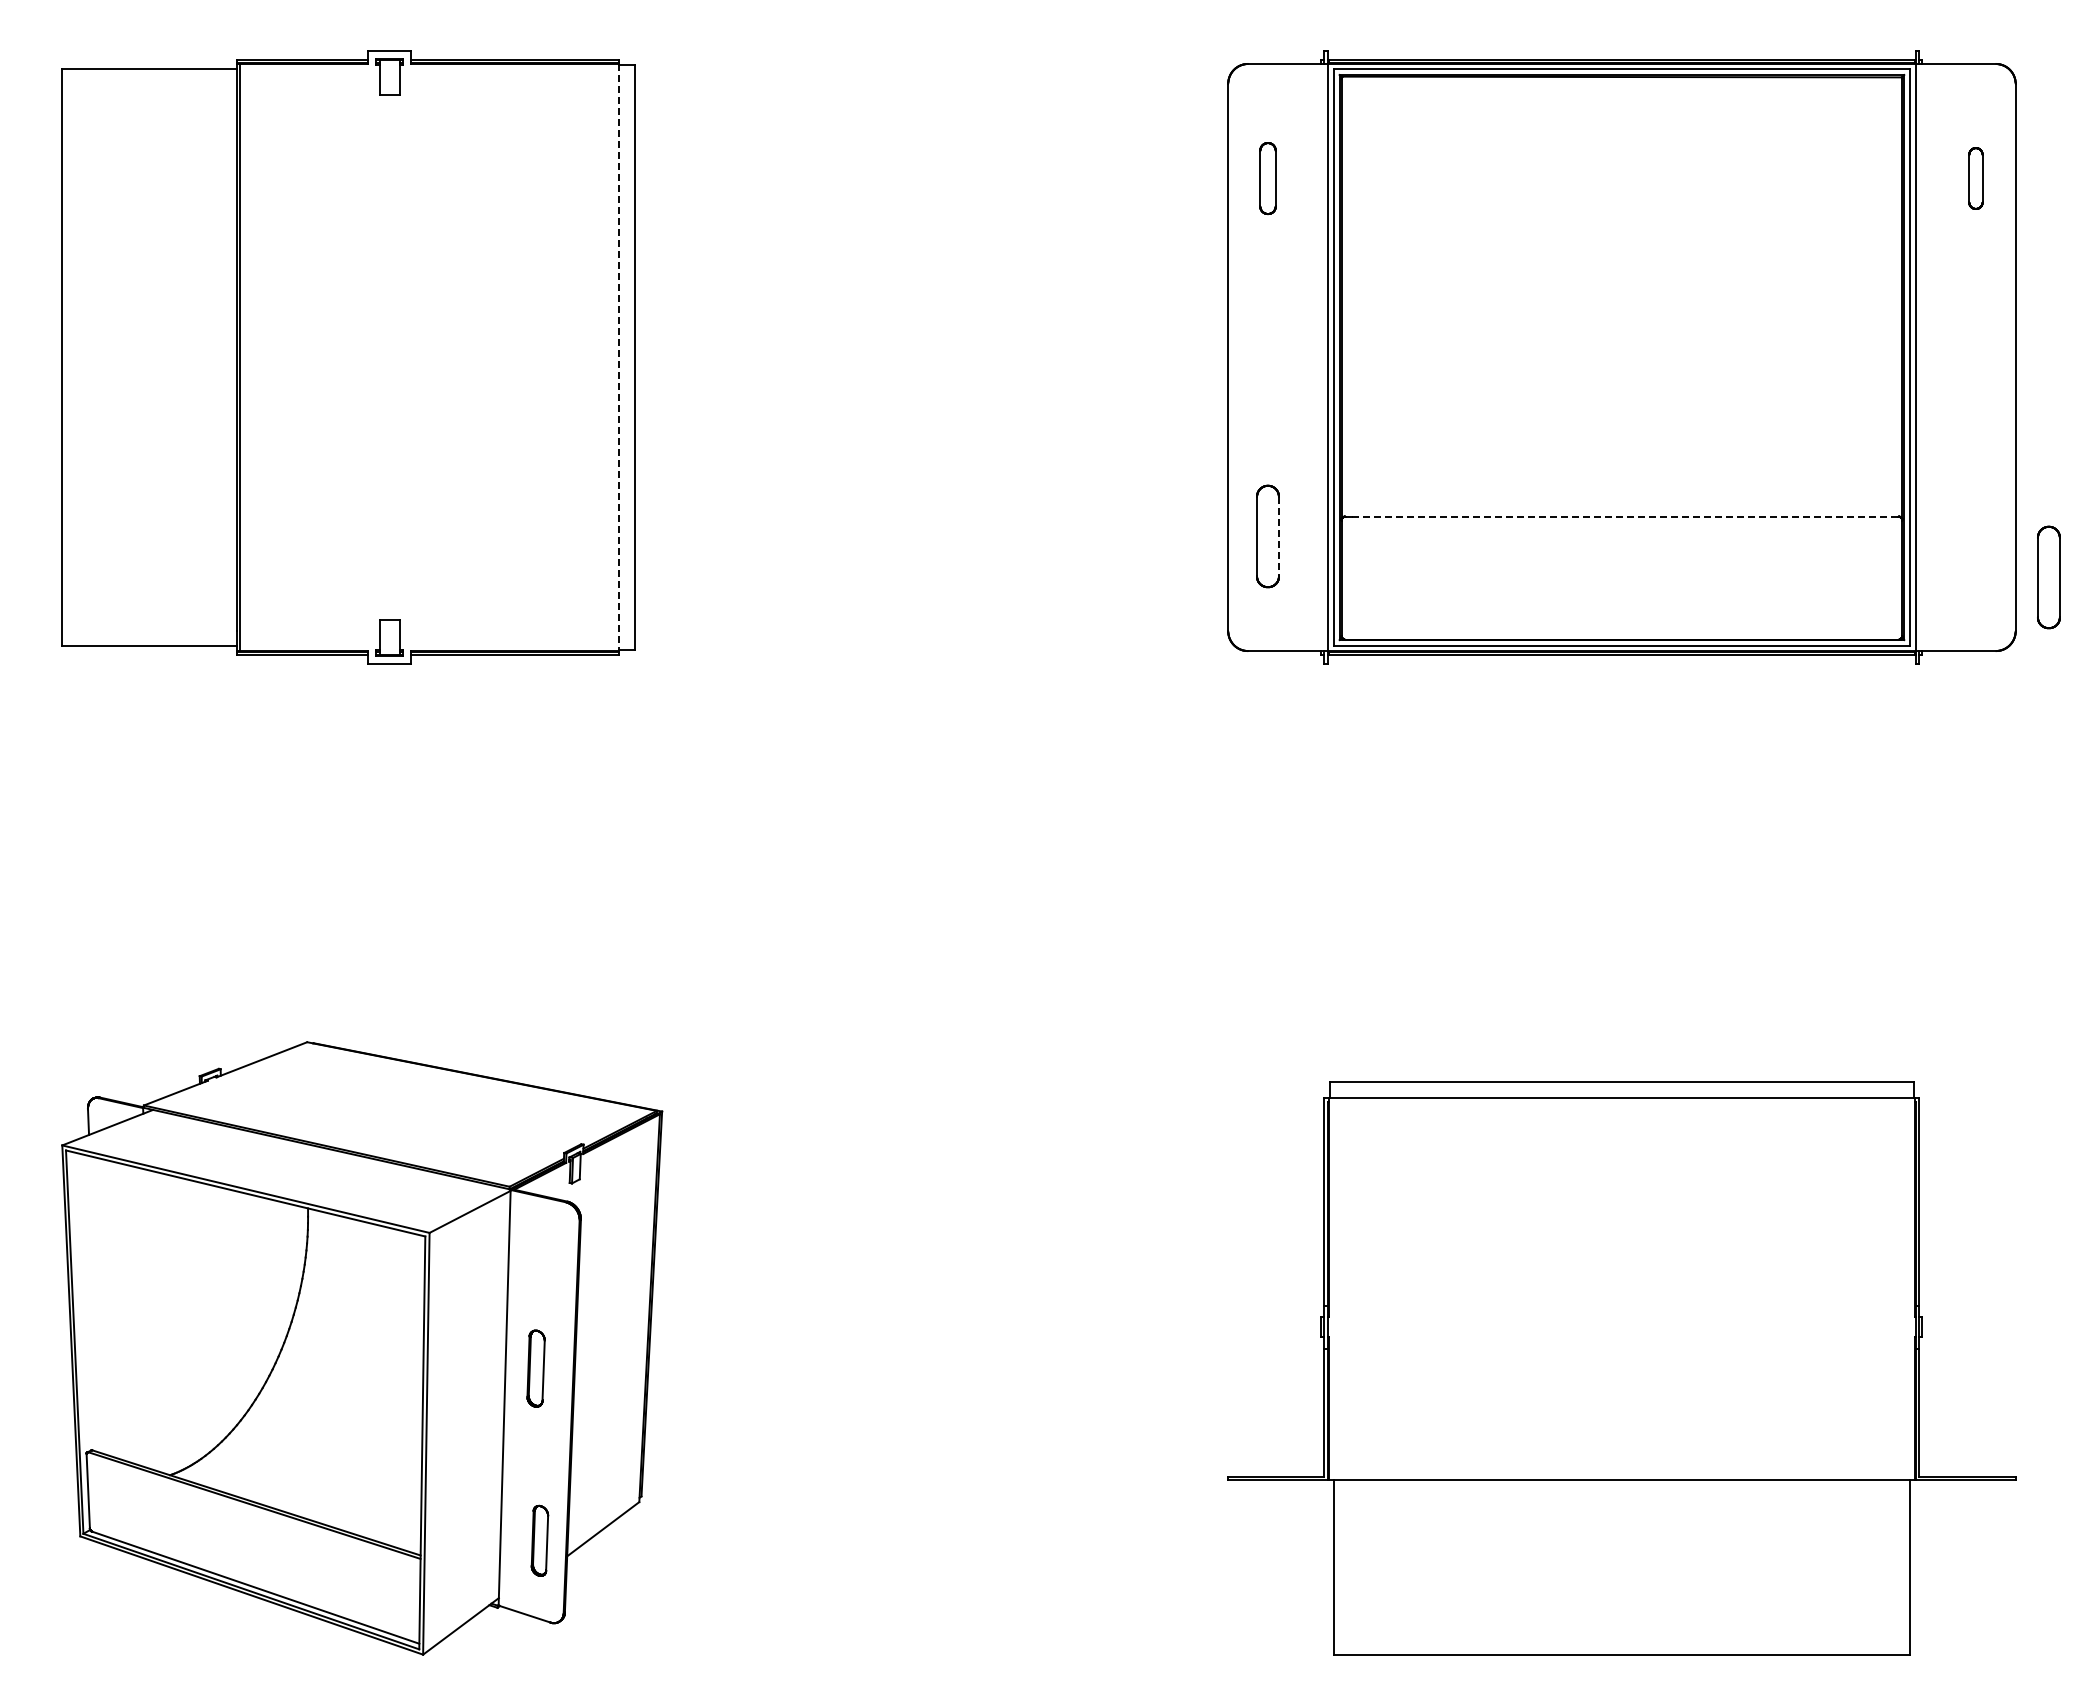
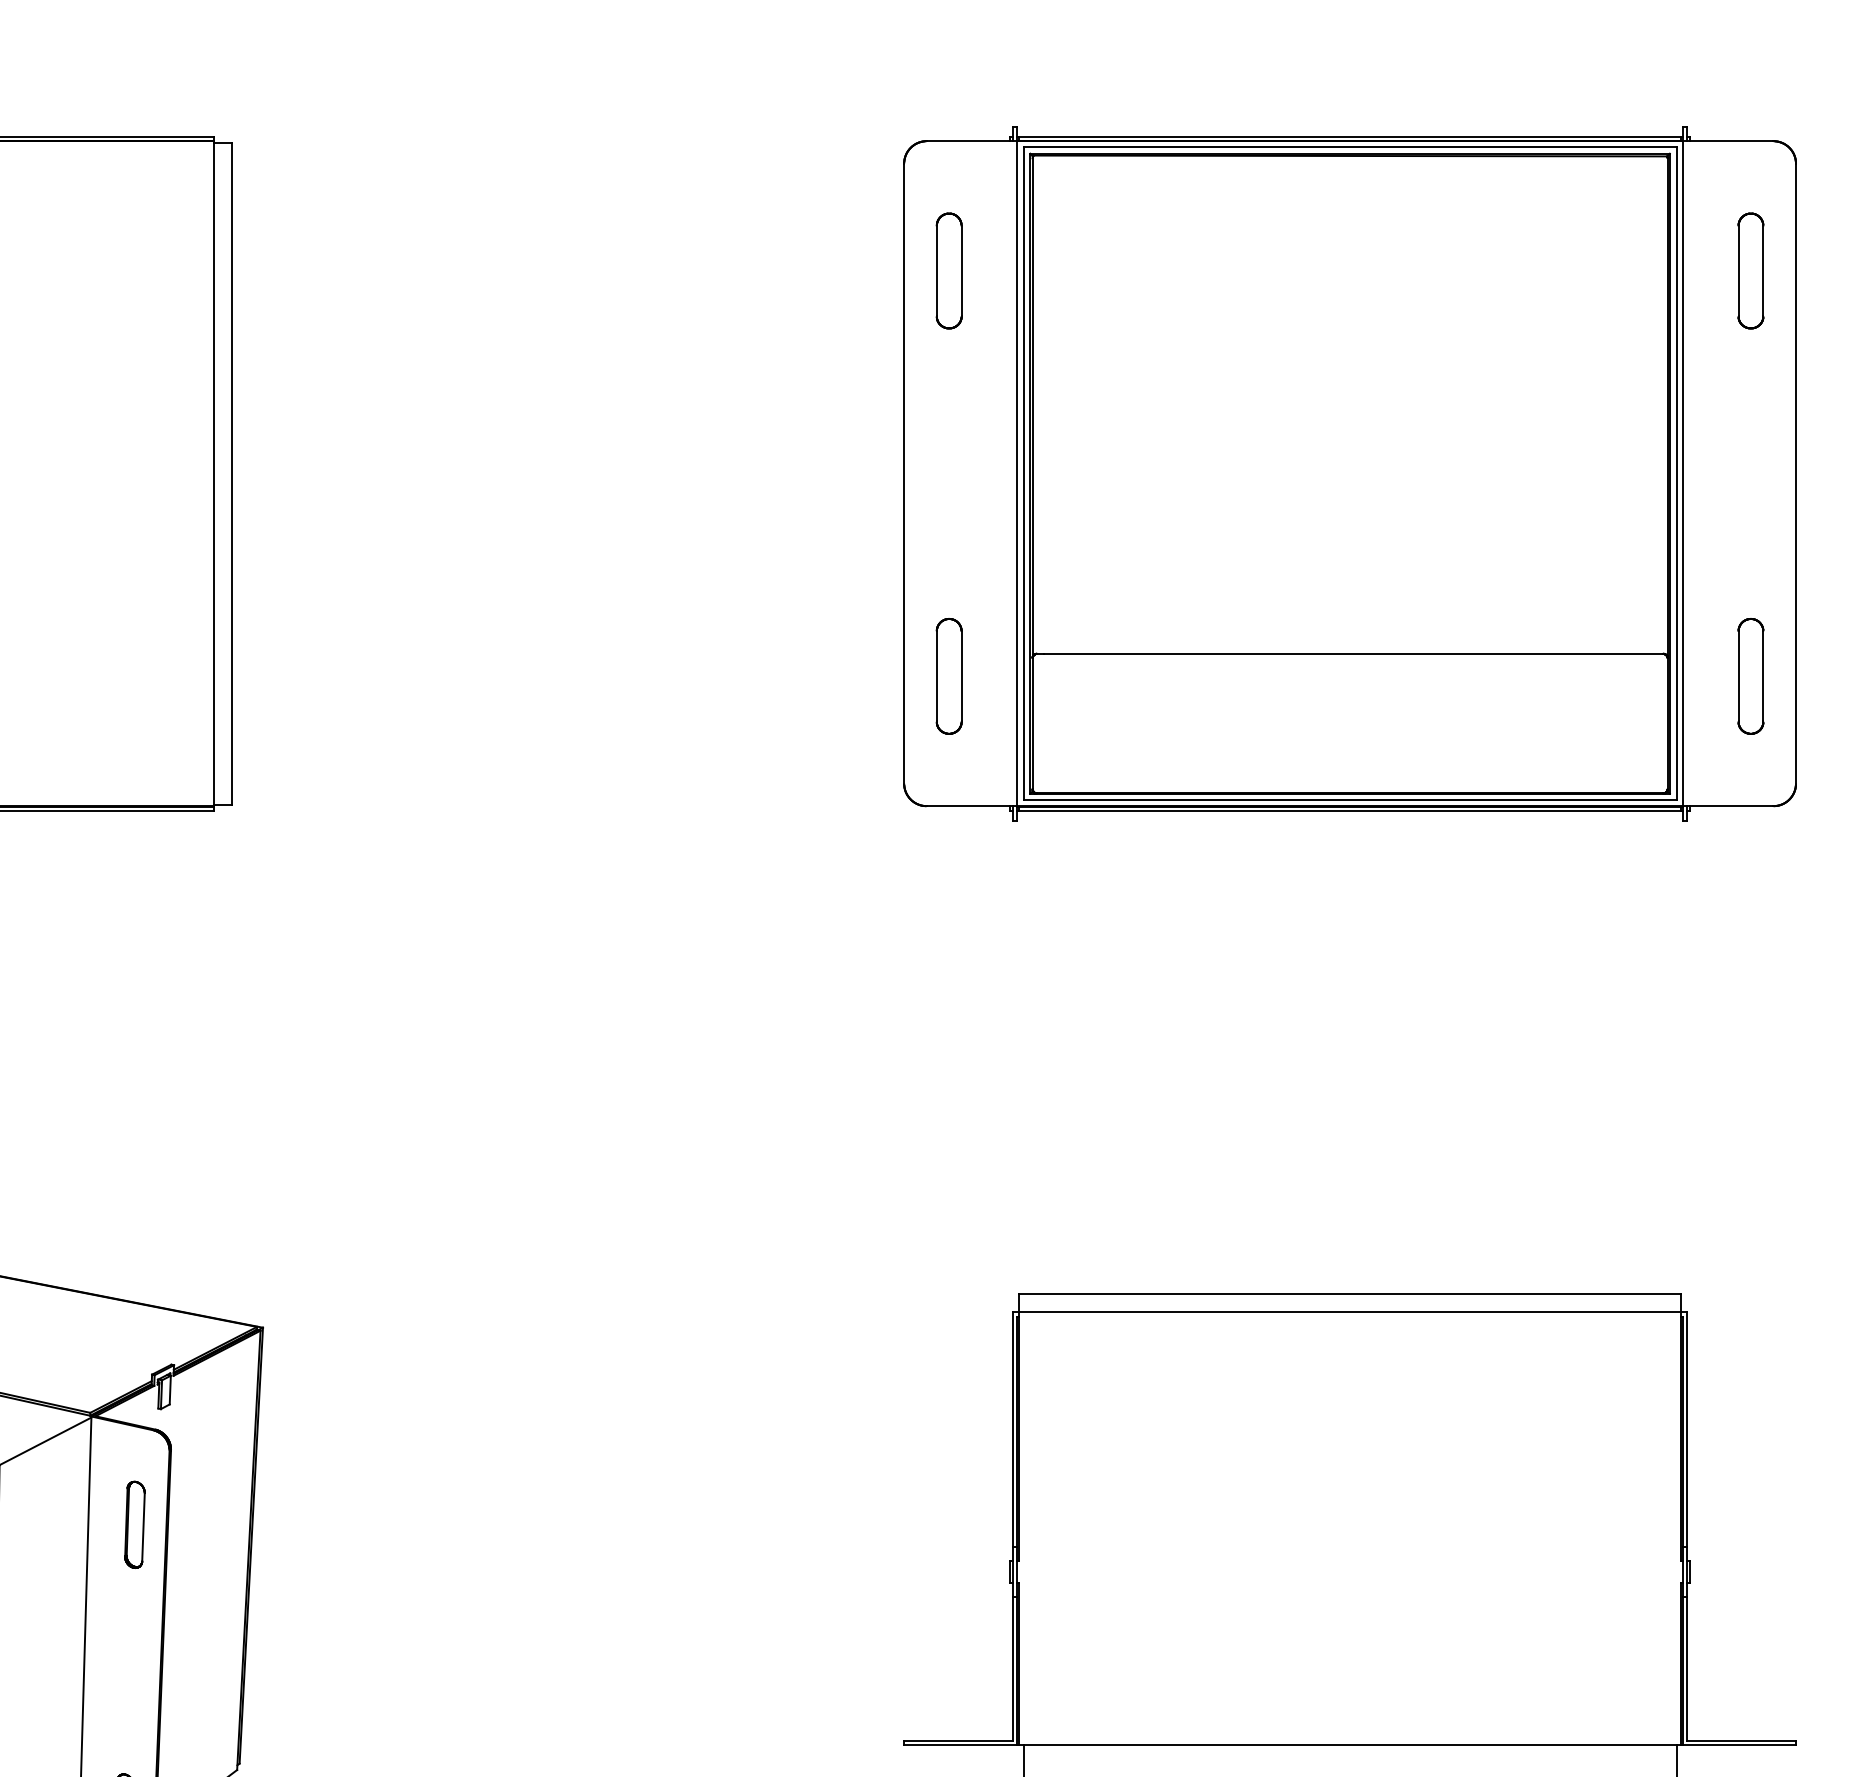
part: (1267, 178) -> (948, 270), size x1.43
part: (1975, 178) -> (1750, 270), size x1.67
line: (619, 357) -> (214, 473), dashed -> solid
line: (1625, 516) -> (1354, 653), dashed -> solid
line: (1278, 536) -> (961, 676), dashed -> solid
part: (2048, 577) -> (1750, 676), moved
part: (535, 1368) -> (134, 1524), moved

